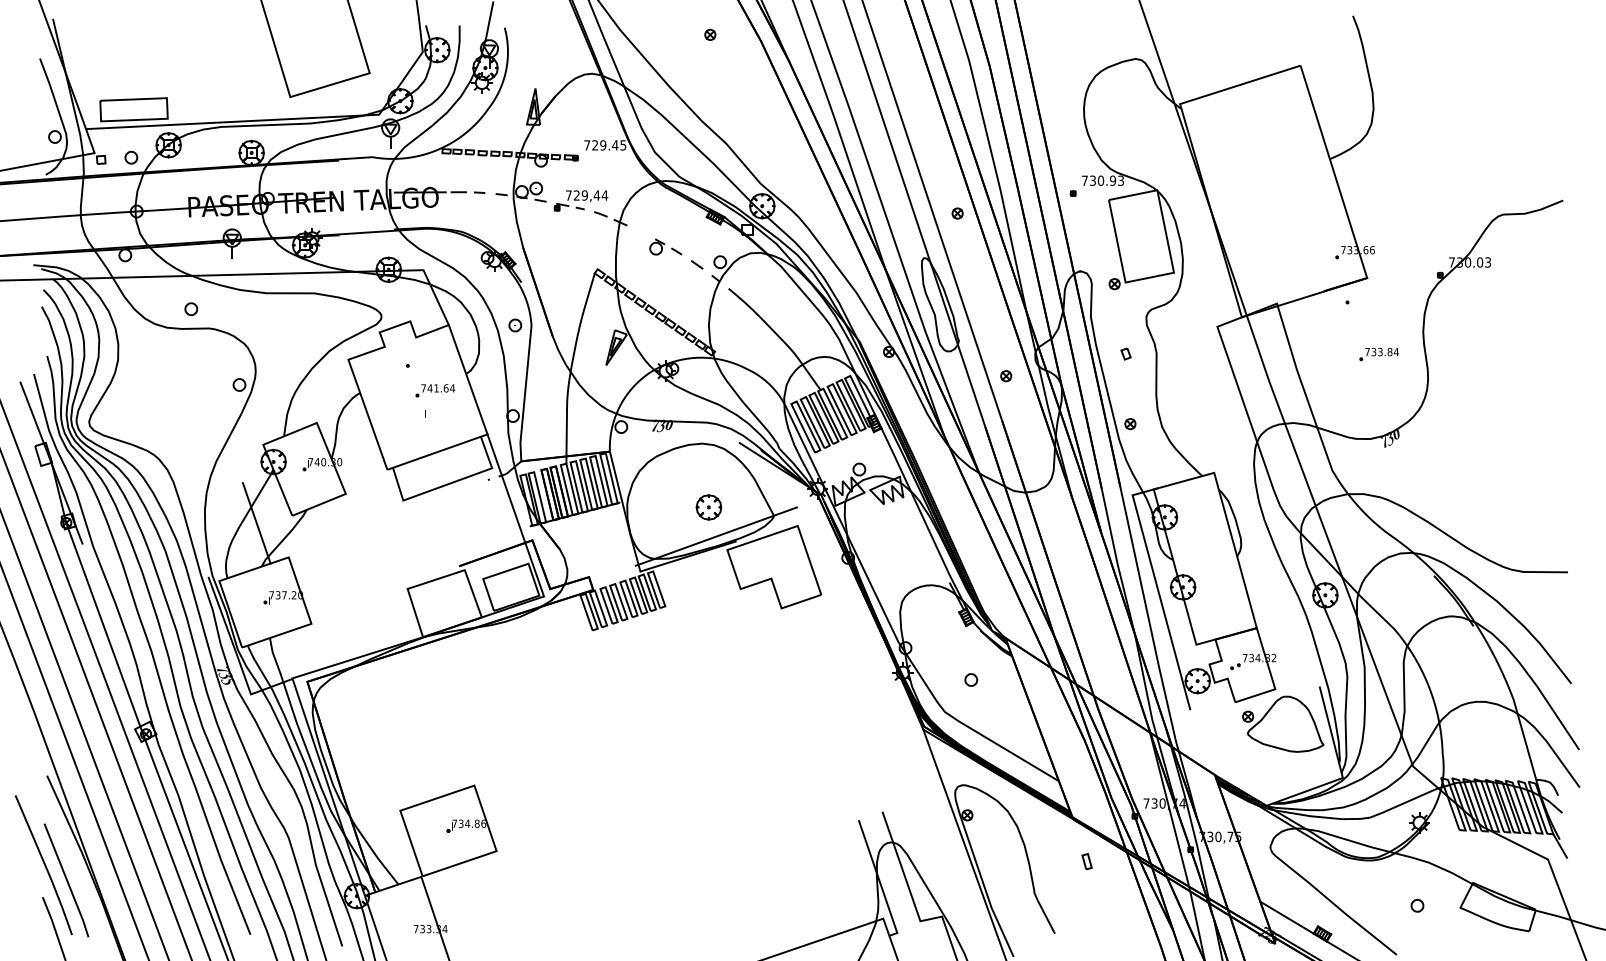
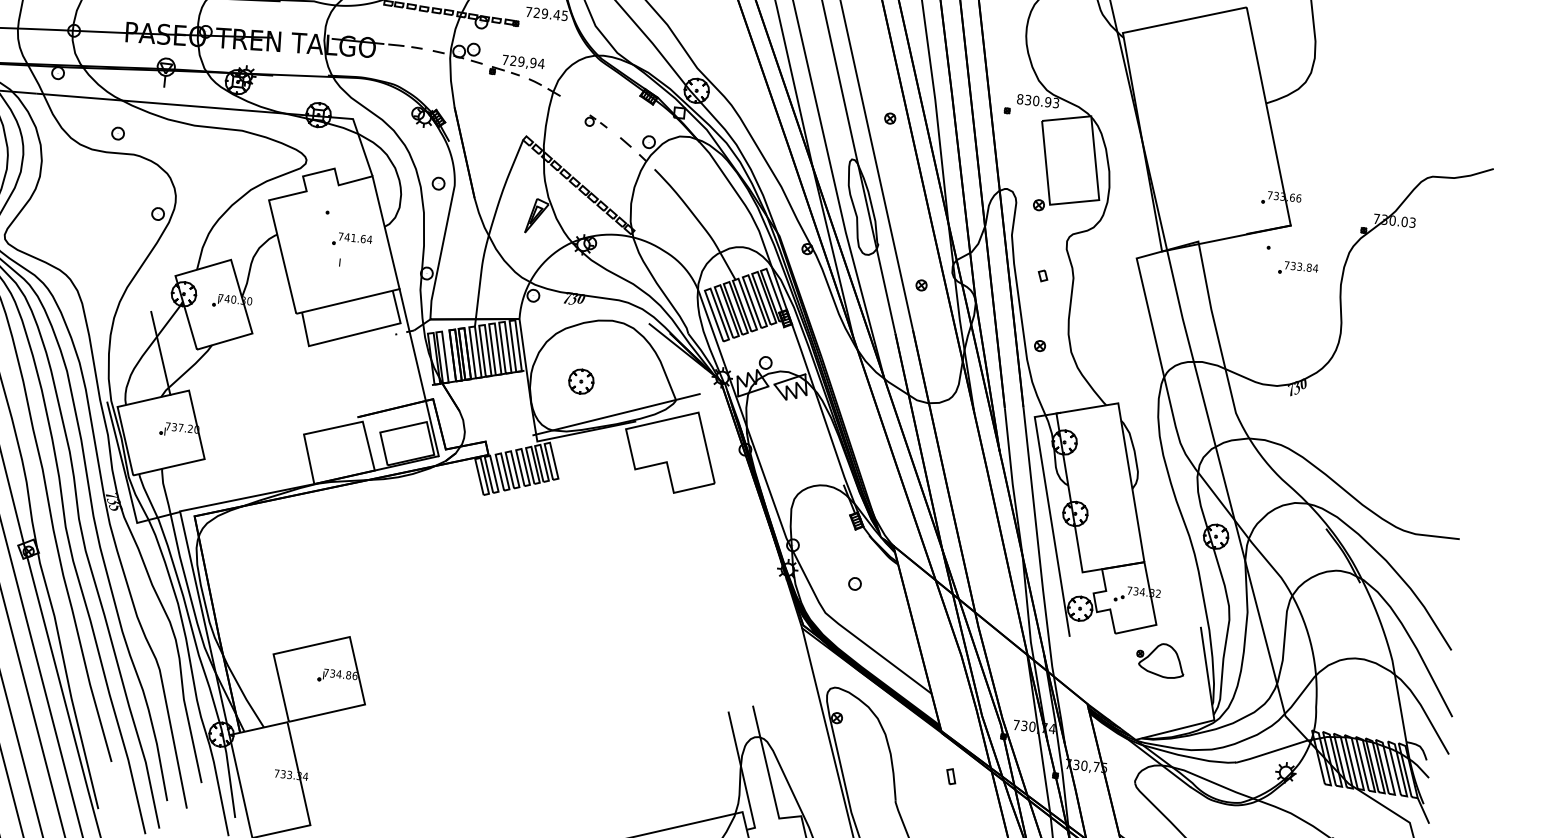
text: (1084, 180) -> (1019, 98), 730.93 -> 830.93
text: (596, 195) -> (532, 62), 729,44 -> 729,94
part: (665, 246) -> (596, 120), size x0.7
part: (1378, 354) -> (1297, 268), moved
part: (708, 507) -> (580, 381), moved
part: (1283, 723) -> (1161, 659), size x0.6

